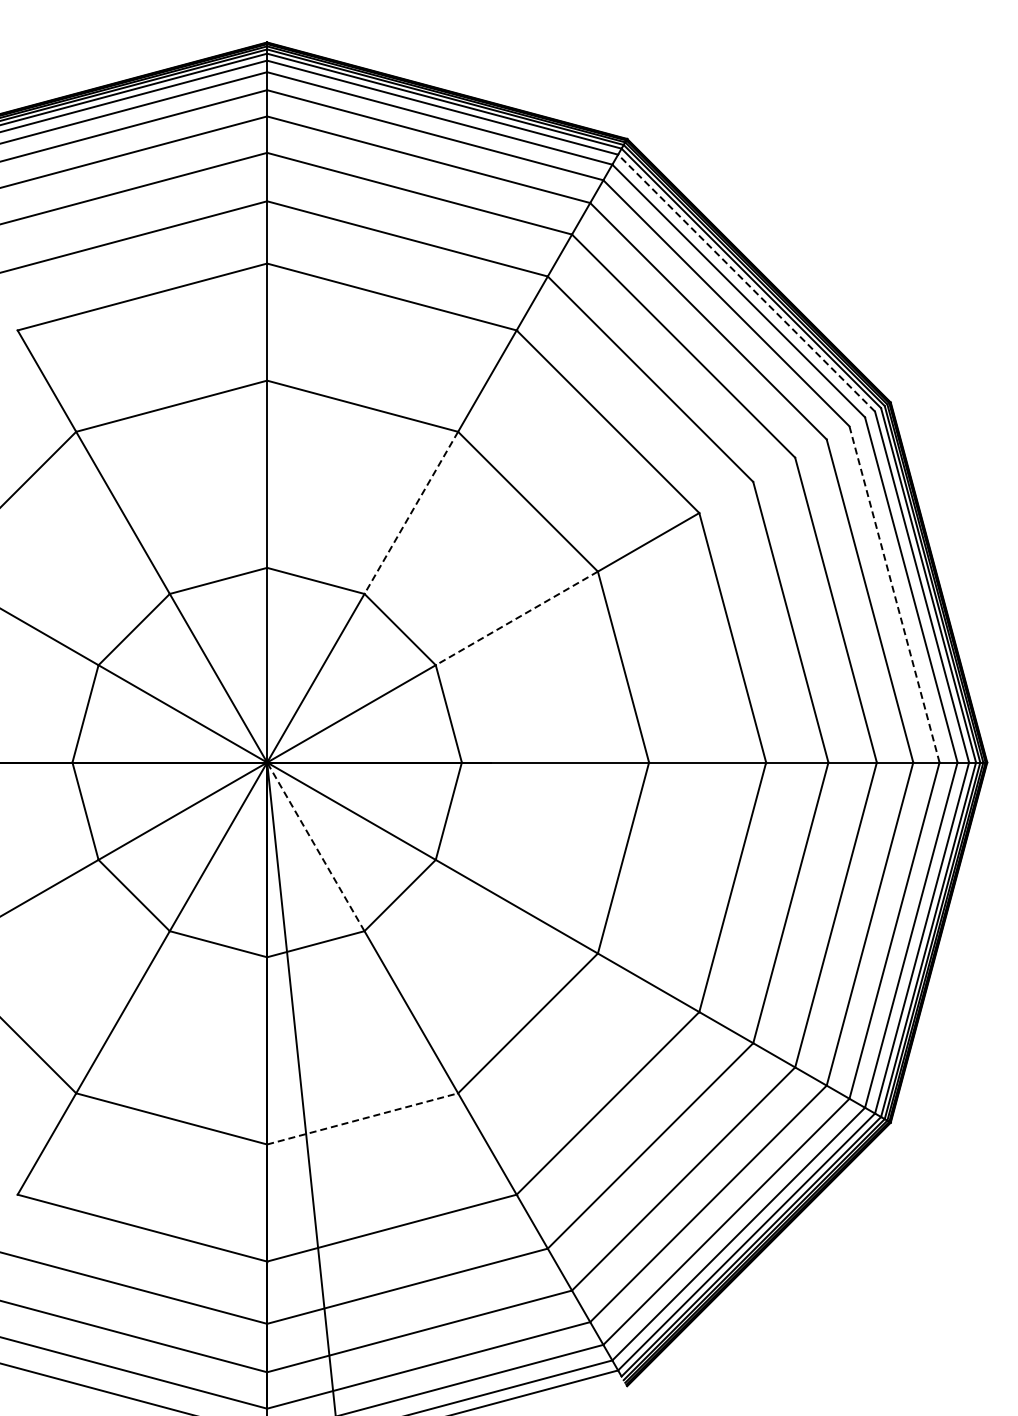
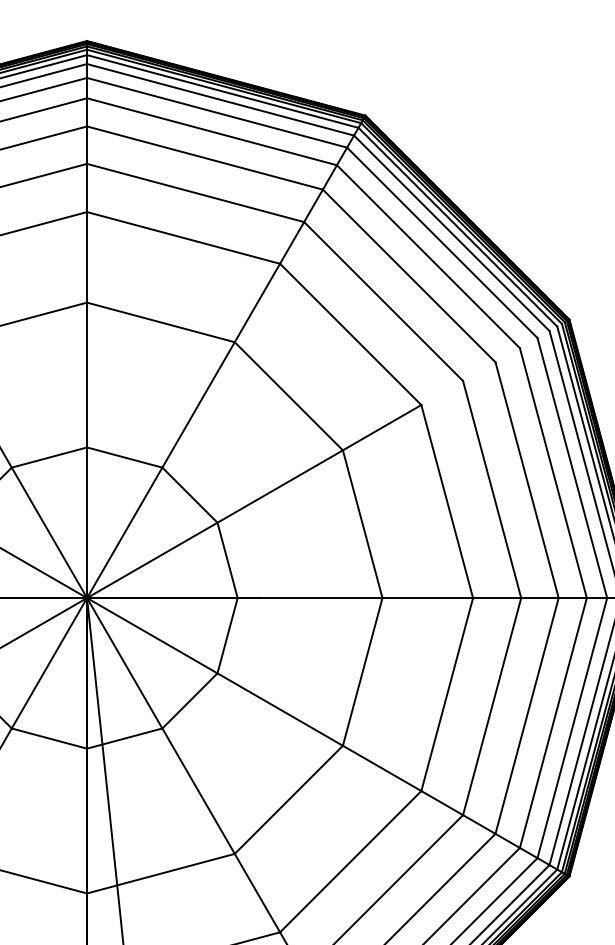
line: (746, 283) -> (457, 227), dashed -> solid
line: (411, 512) -> (198, 404), dashed -> solid
line: (894, 594) -> (572, 468), dashed -> solid
line: (516, 618) -> (279, 486), dashed -> solid
line: (315, 846) -> (124, 662), dashed -> solid
line: (362, 1118) -> (160, 873), dashed -> solid

